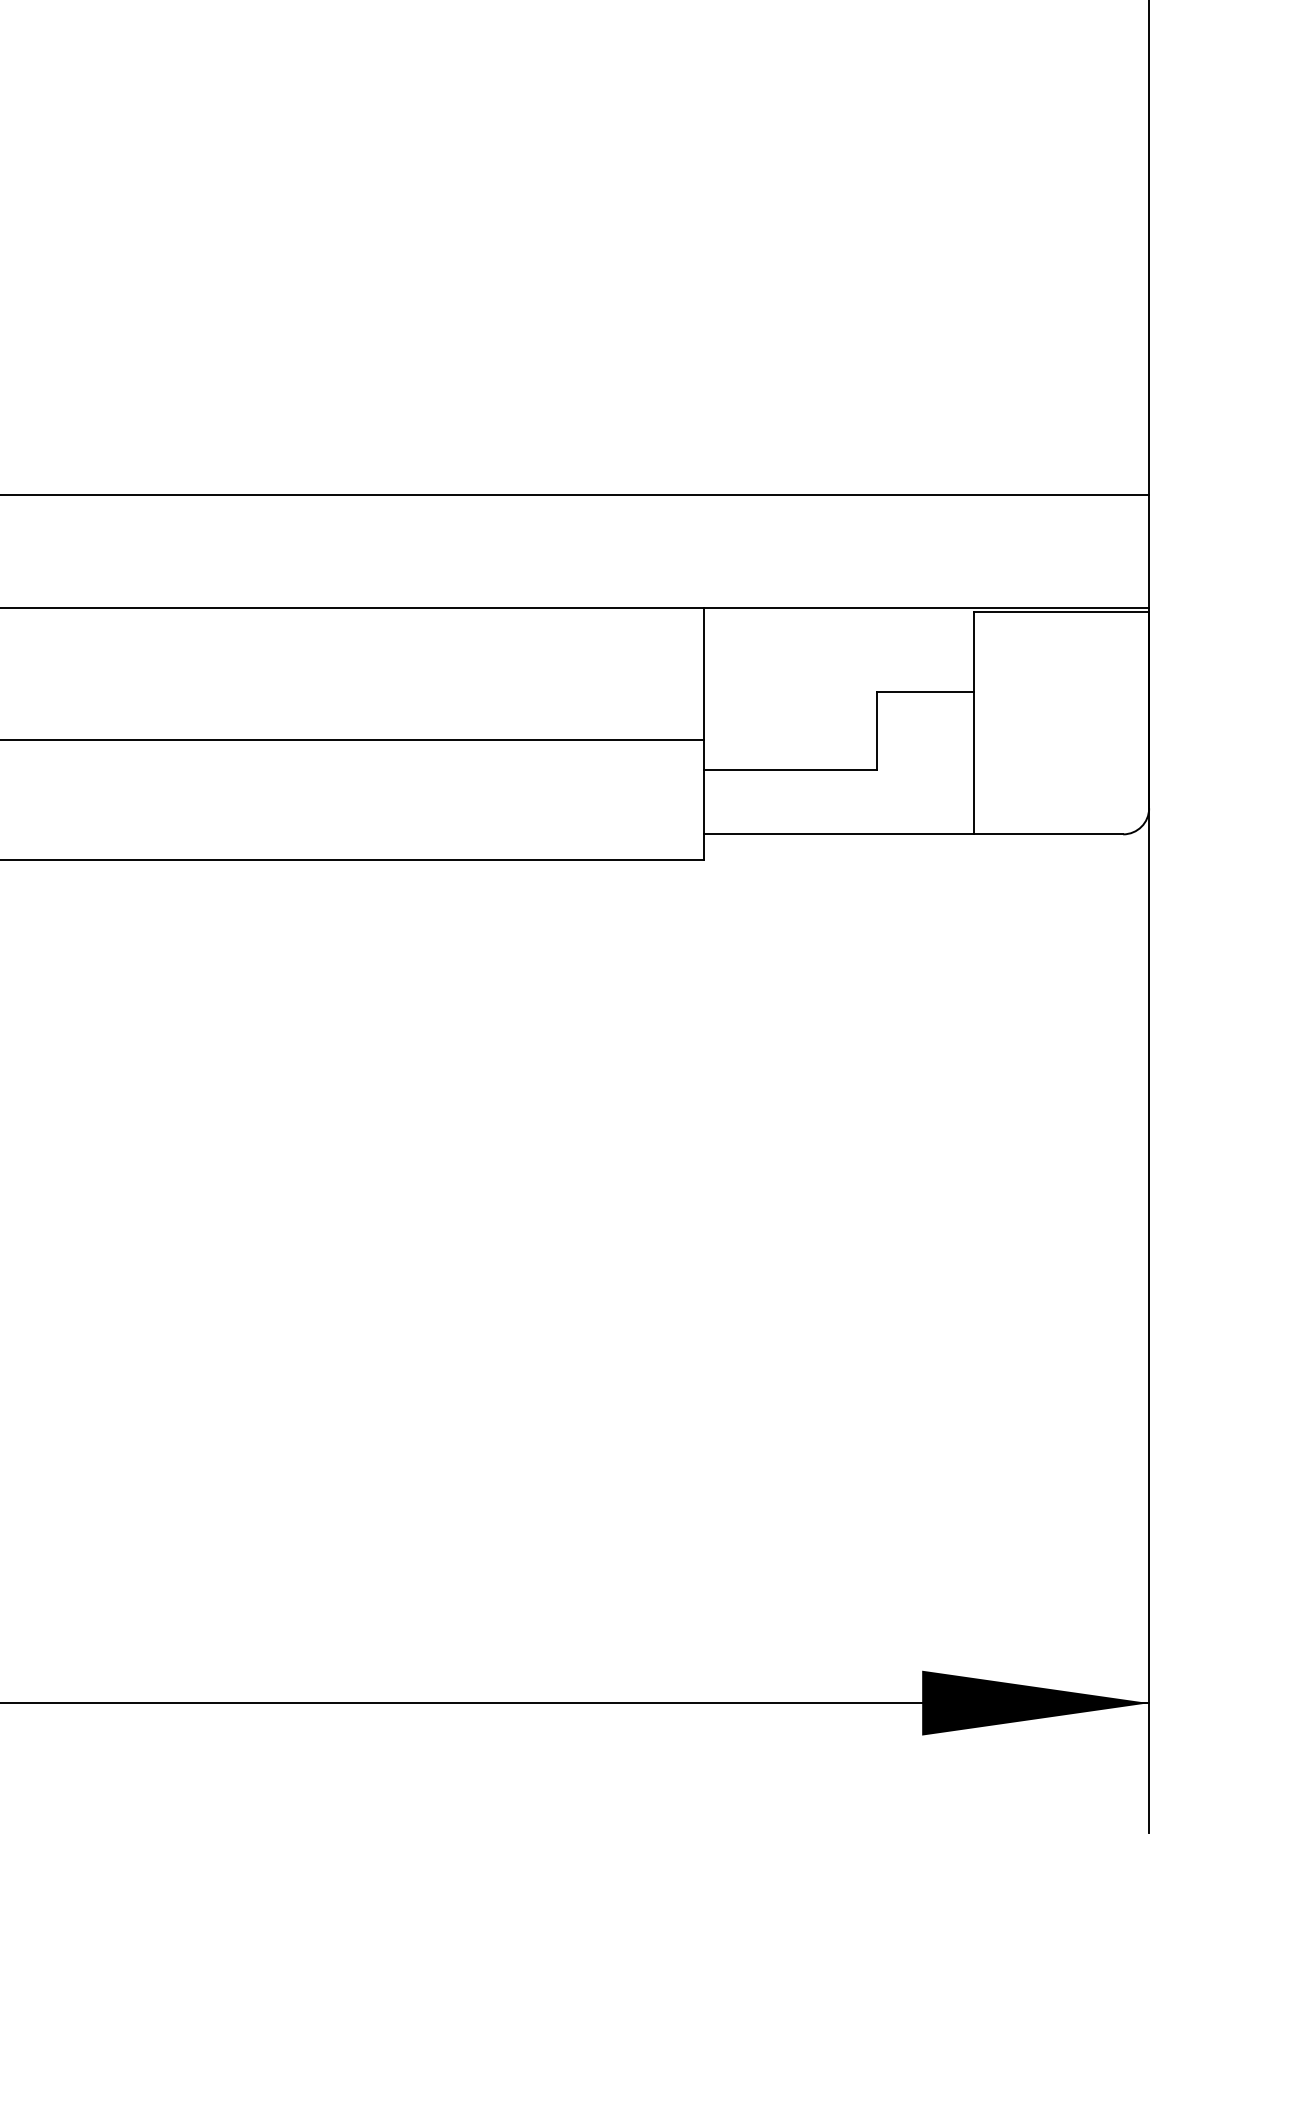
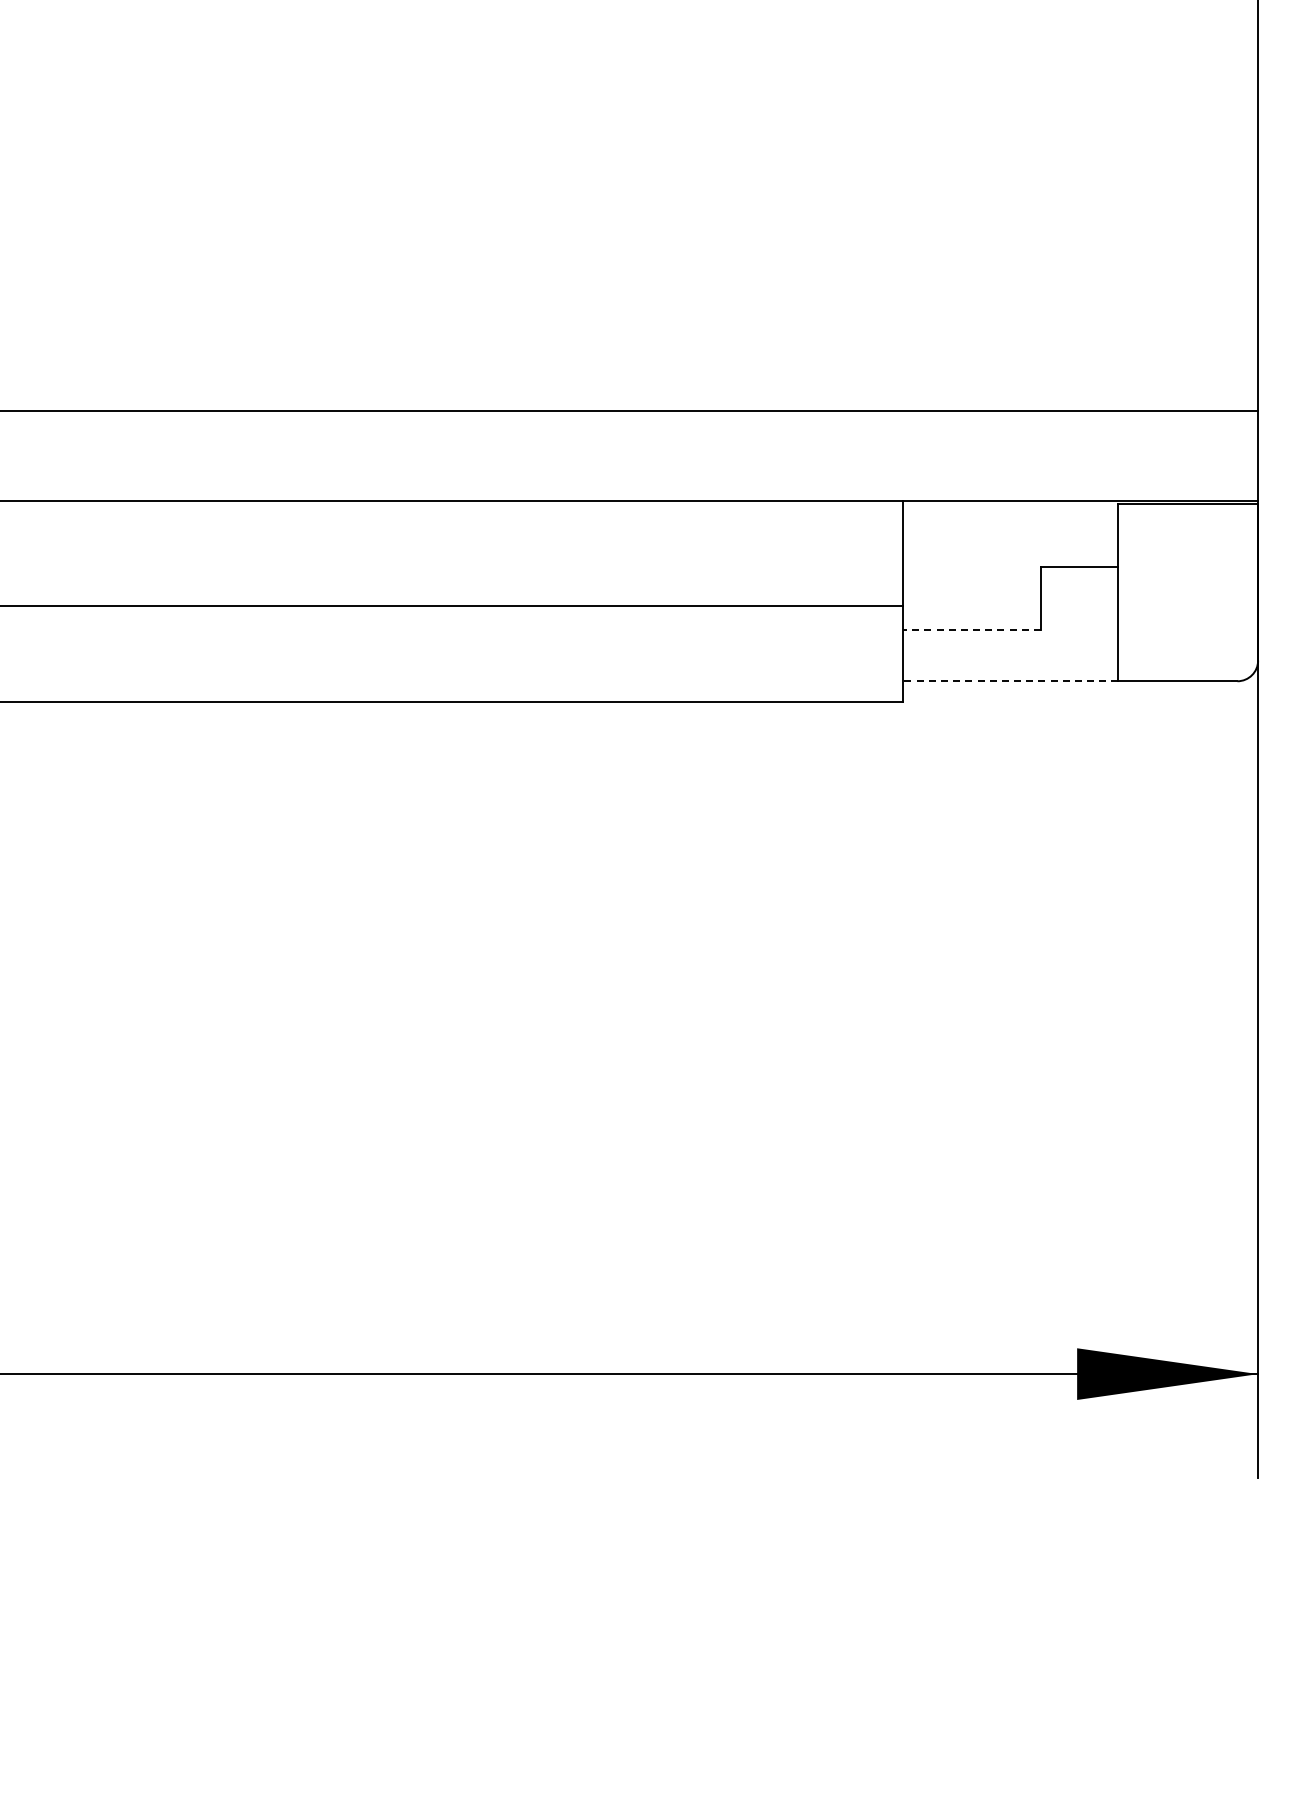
line: (790, 769) -> (972, 629), solid -> dashed
line: (838, 834) -> (1010, 681), solid -> dashed

